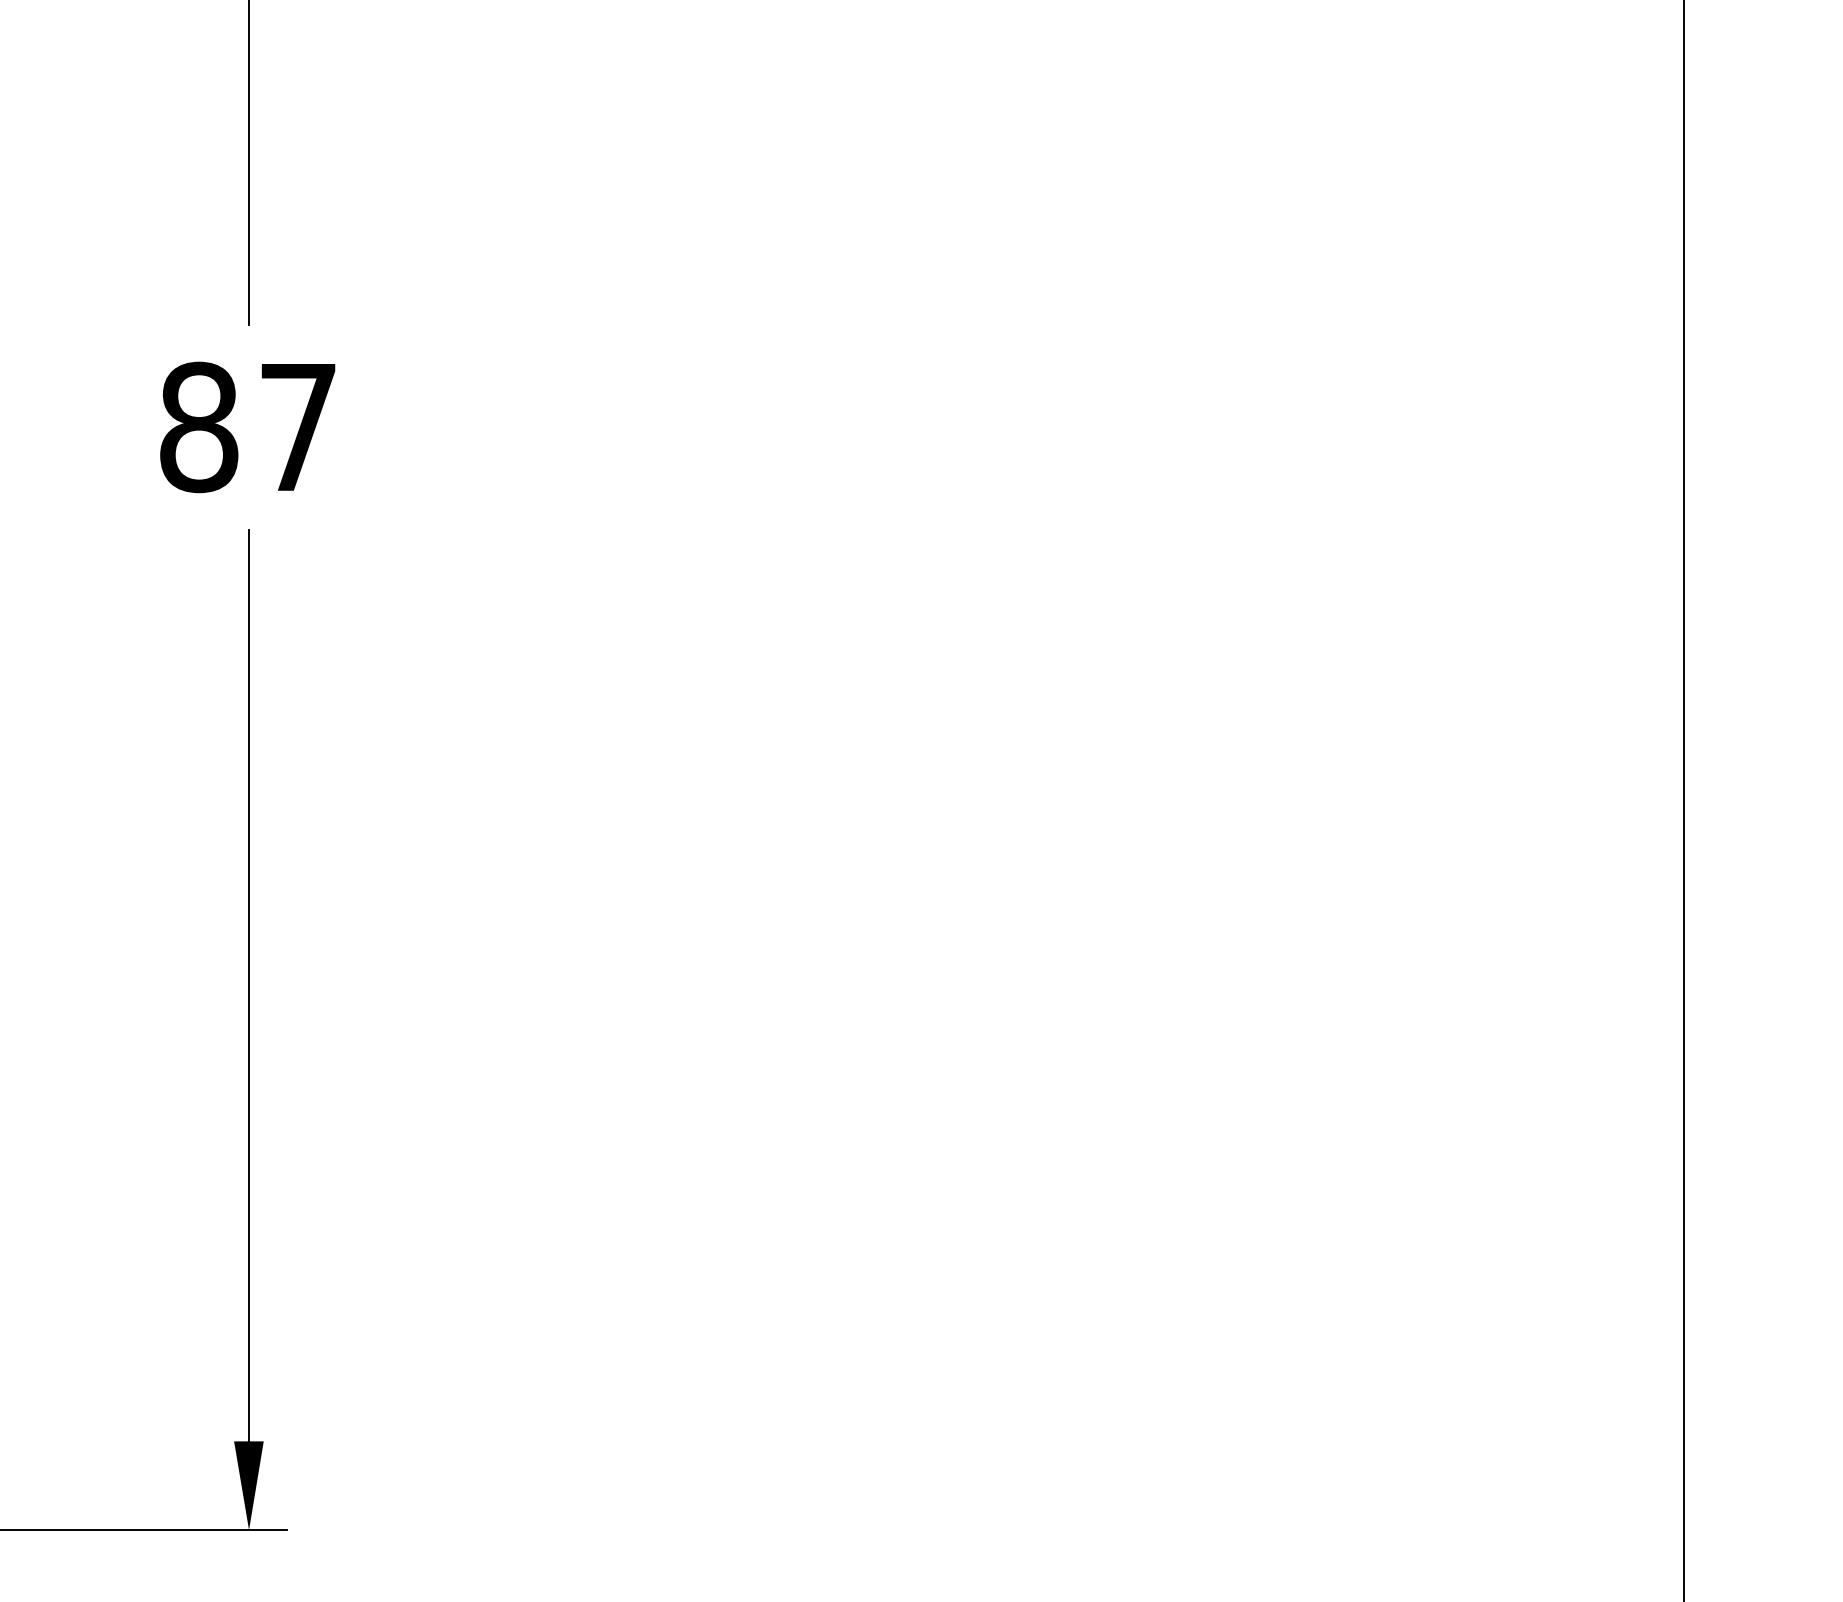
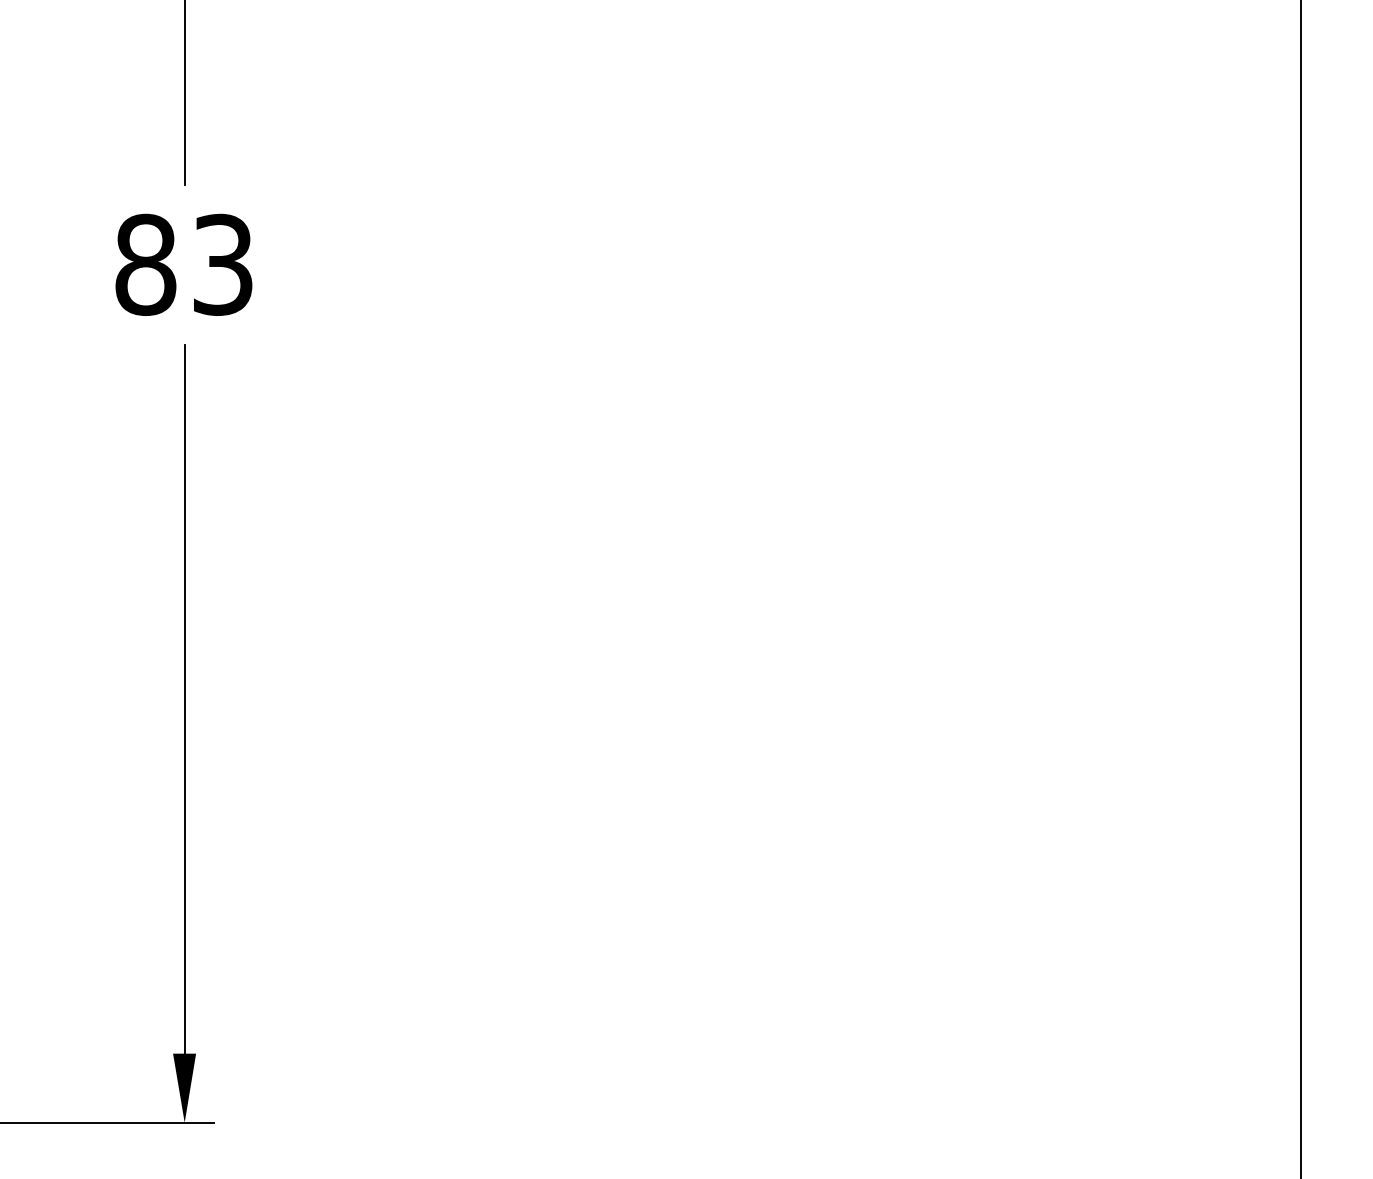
text: (298, 427) -> (223, 264), 87 -> 83

